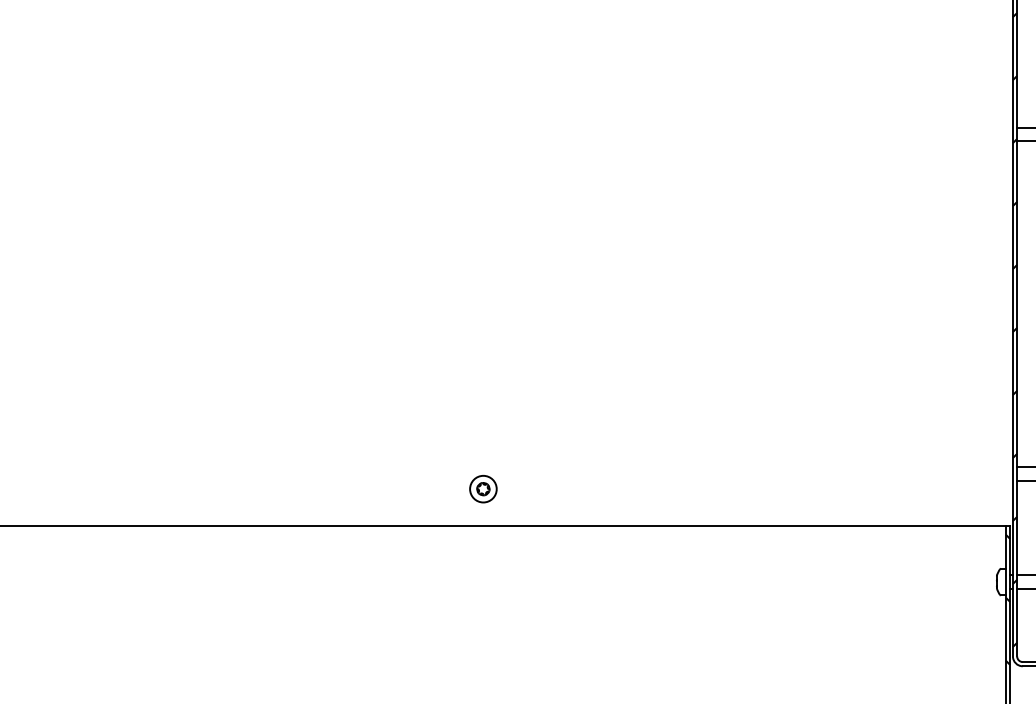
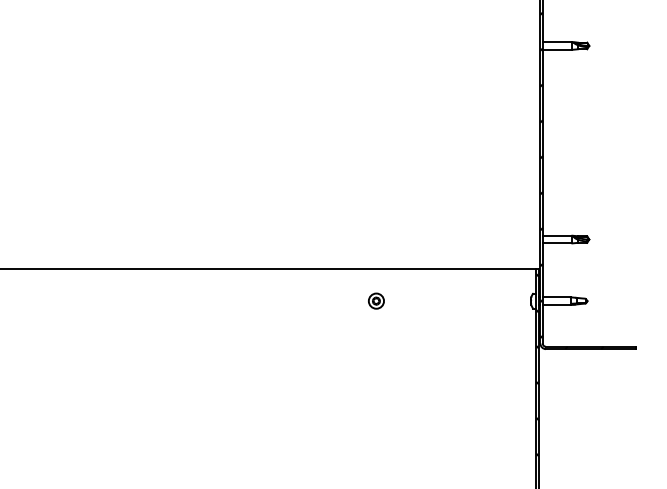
part: (483, 488) -> (376, 300), moved

